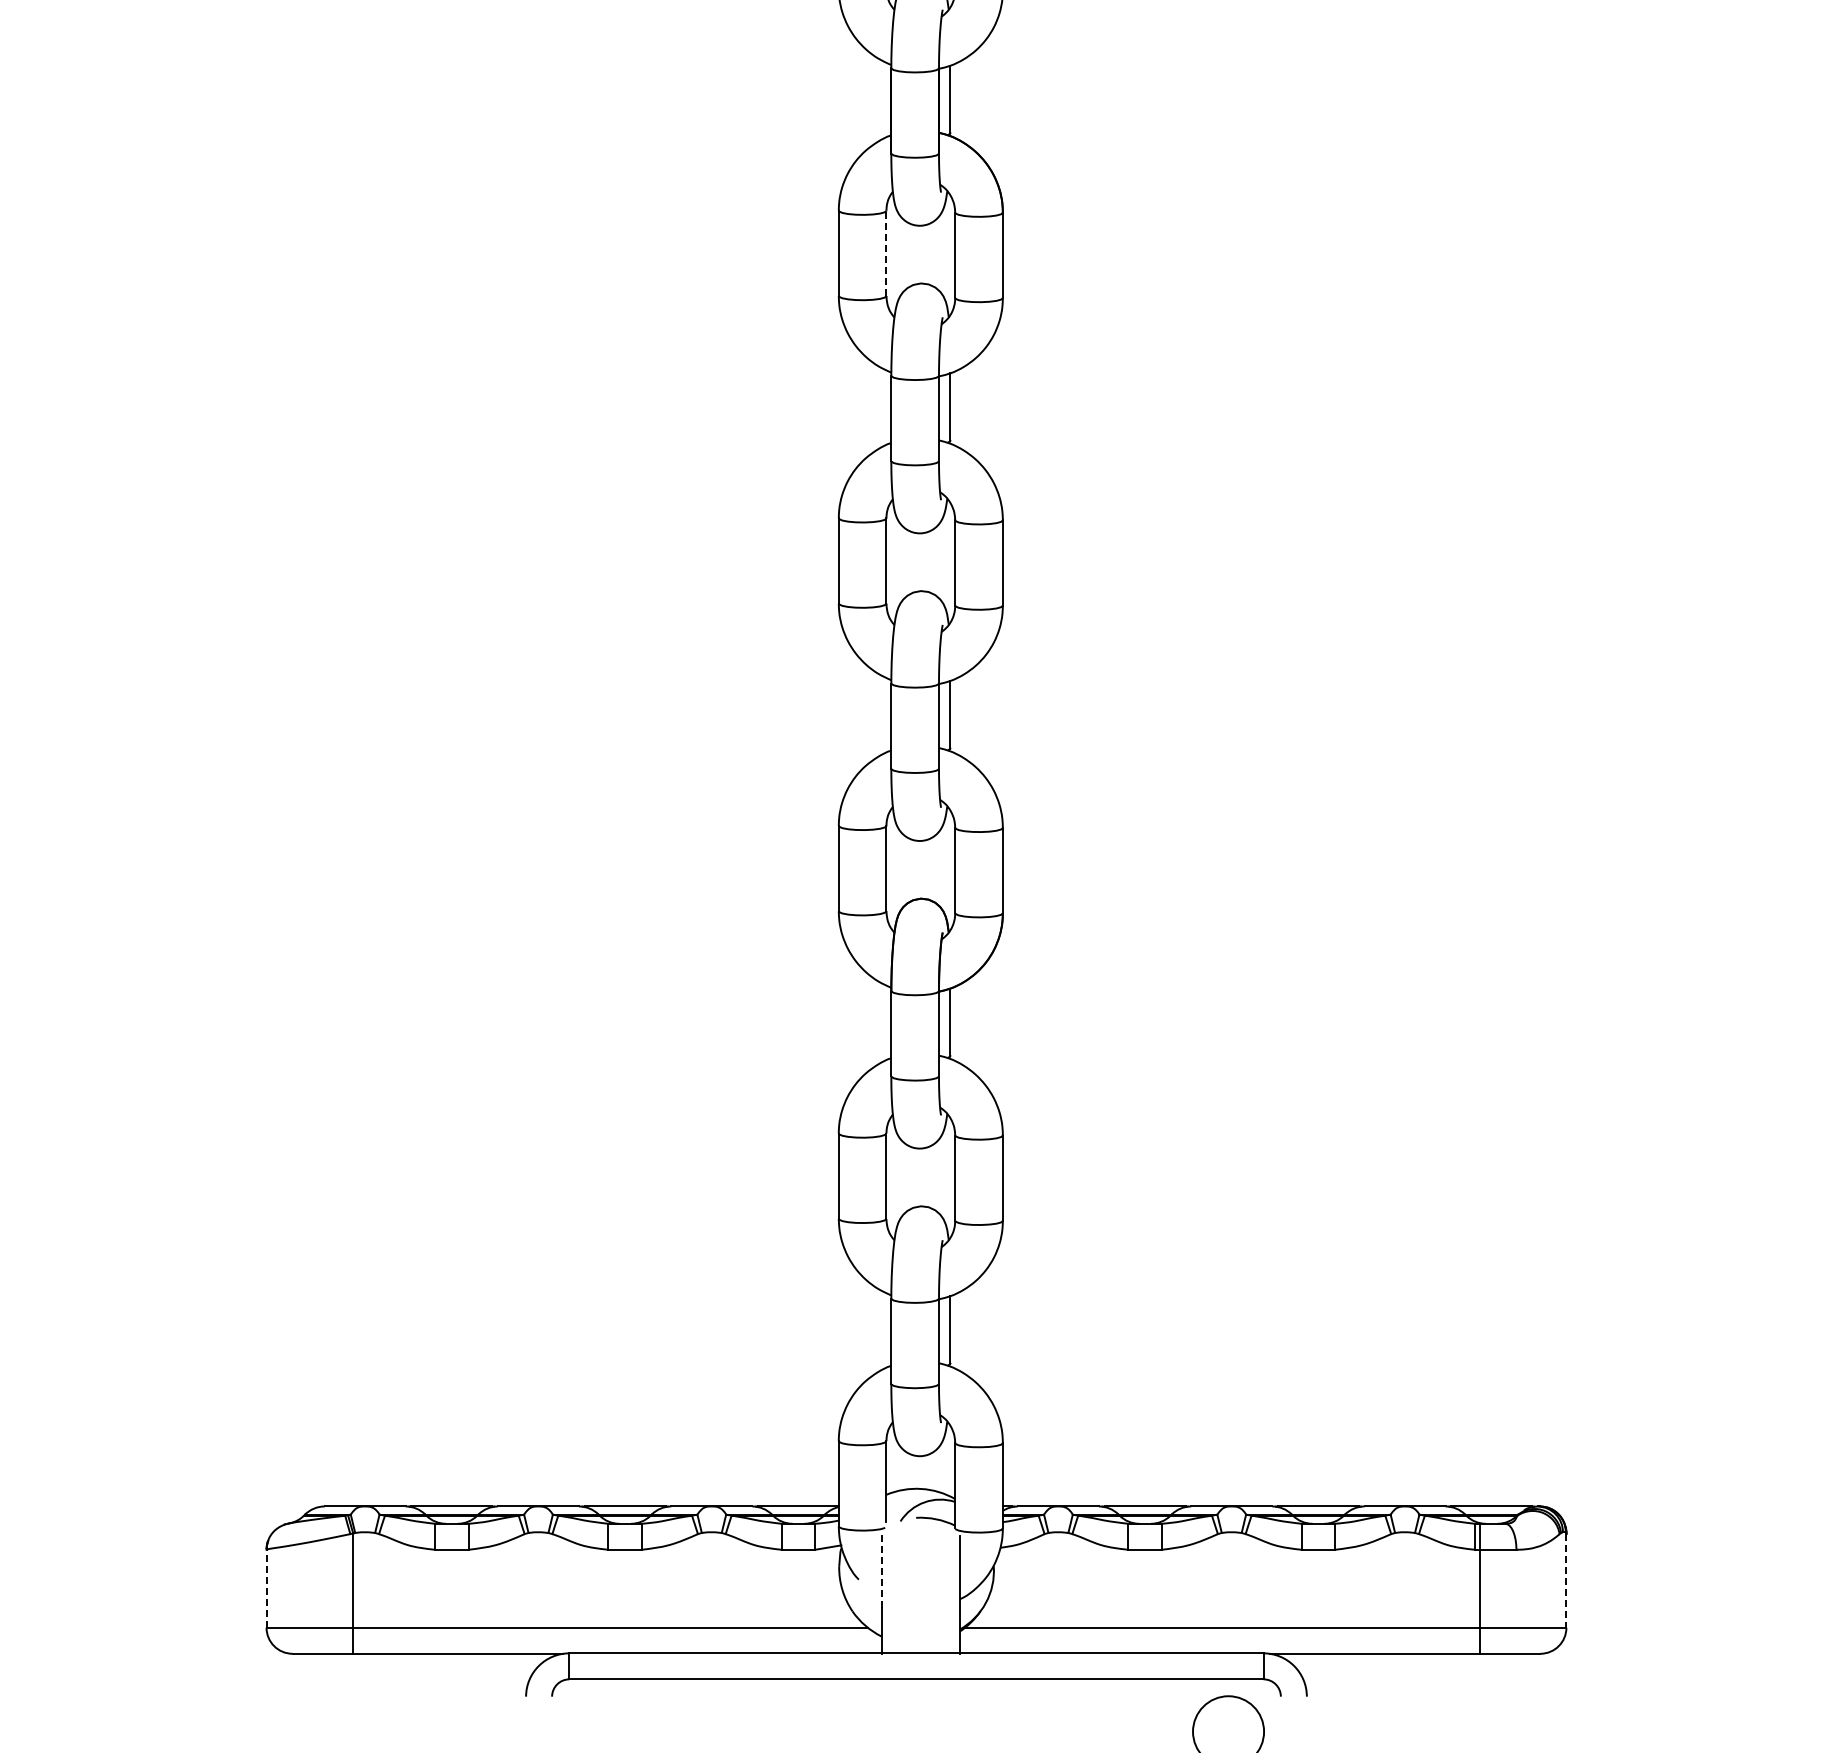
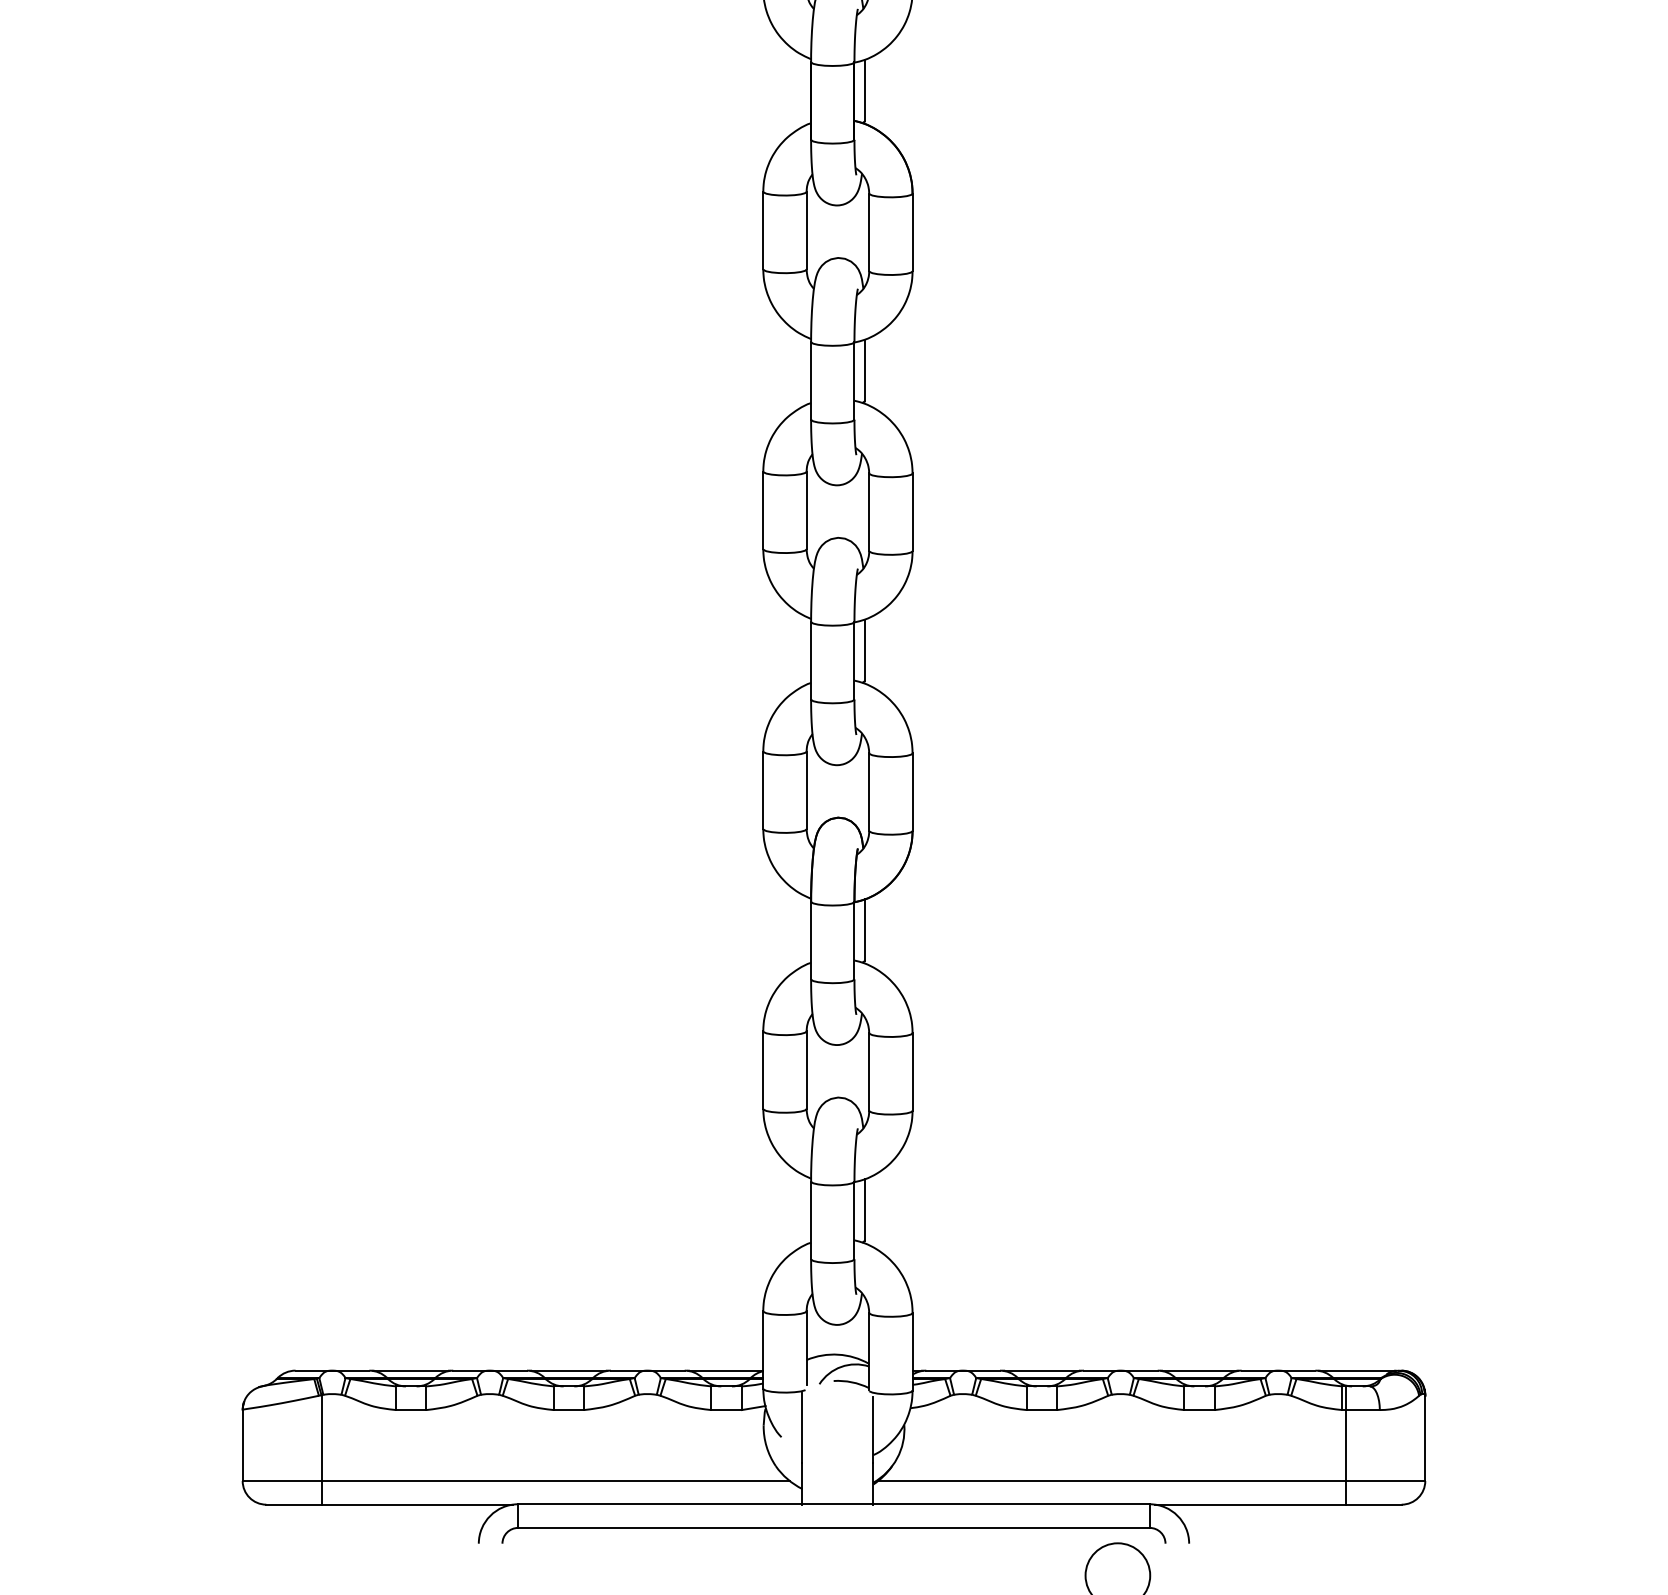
line: (886, 253) -> (806, 230), dashed -> solid
line: (881, 1568) -> (802, 1427), dashed -> solid
line: (1566, 1580) -> (1425, 1437), dashed -> solid
line: (266, 1588) -> (242, 1445), dashed -> solid

